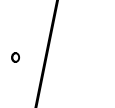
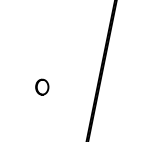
part: (15, 57) -> (42, 87), moved

